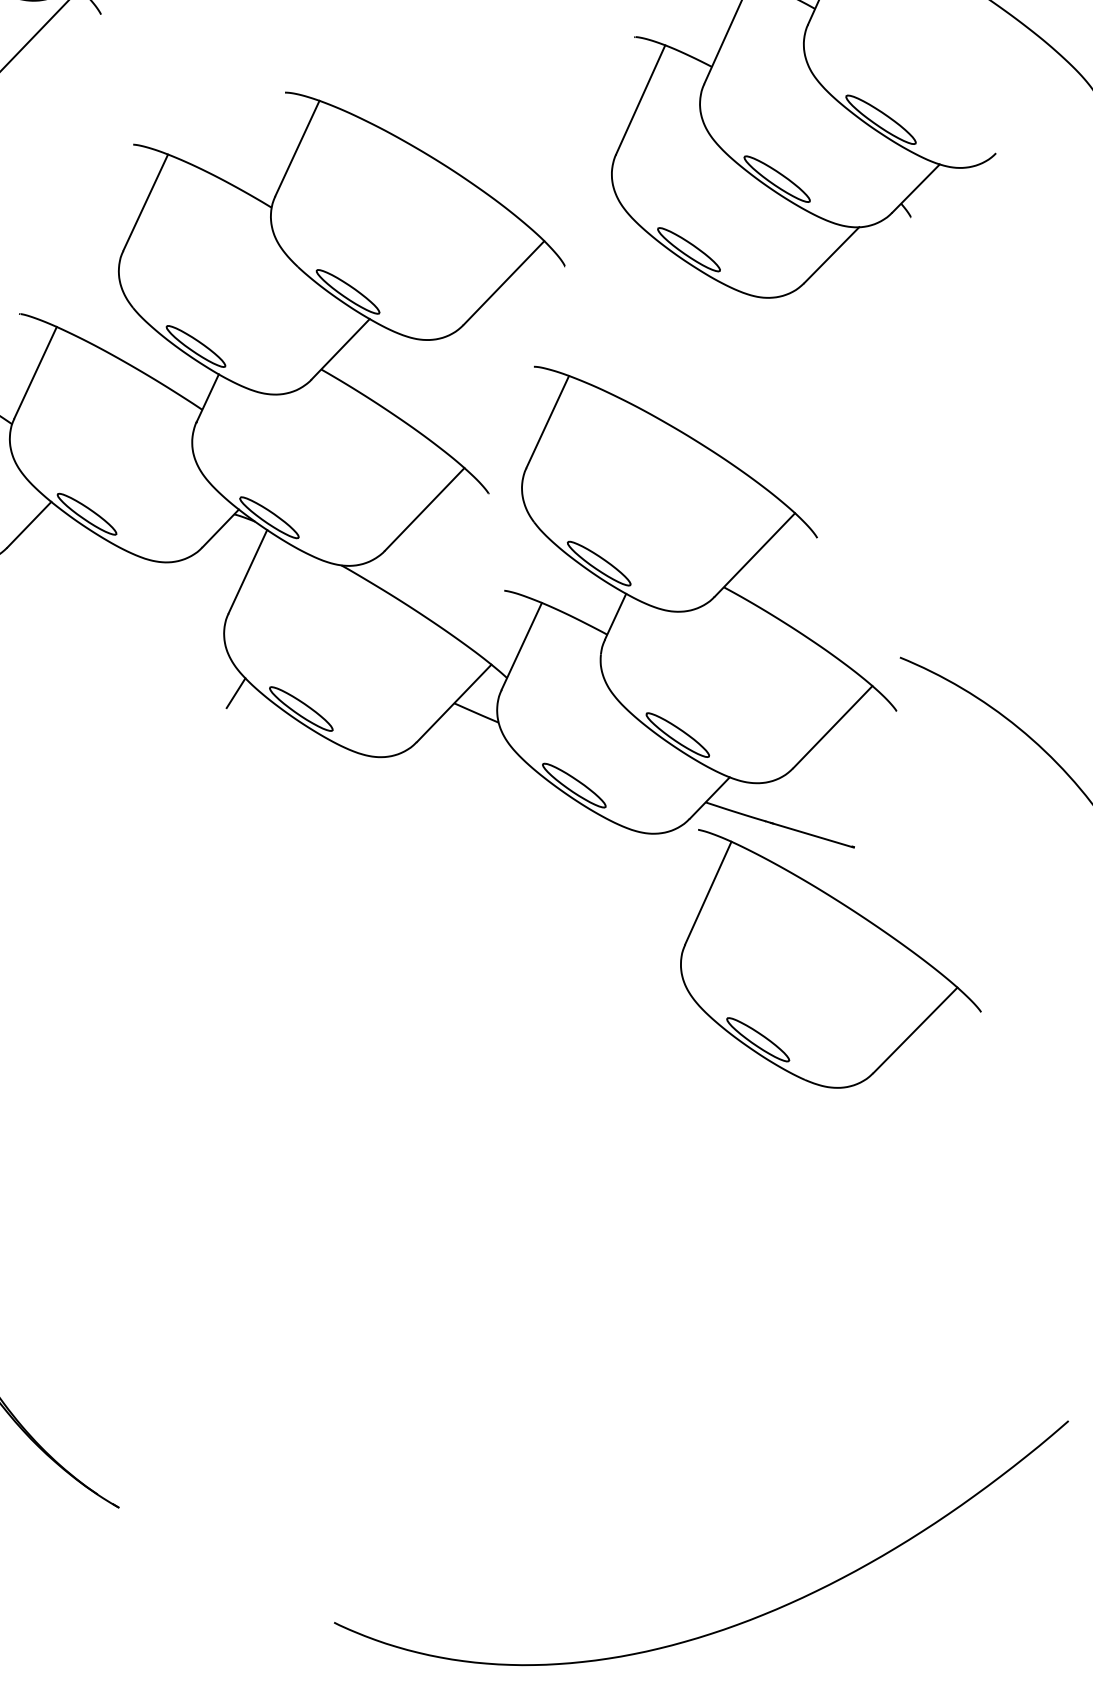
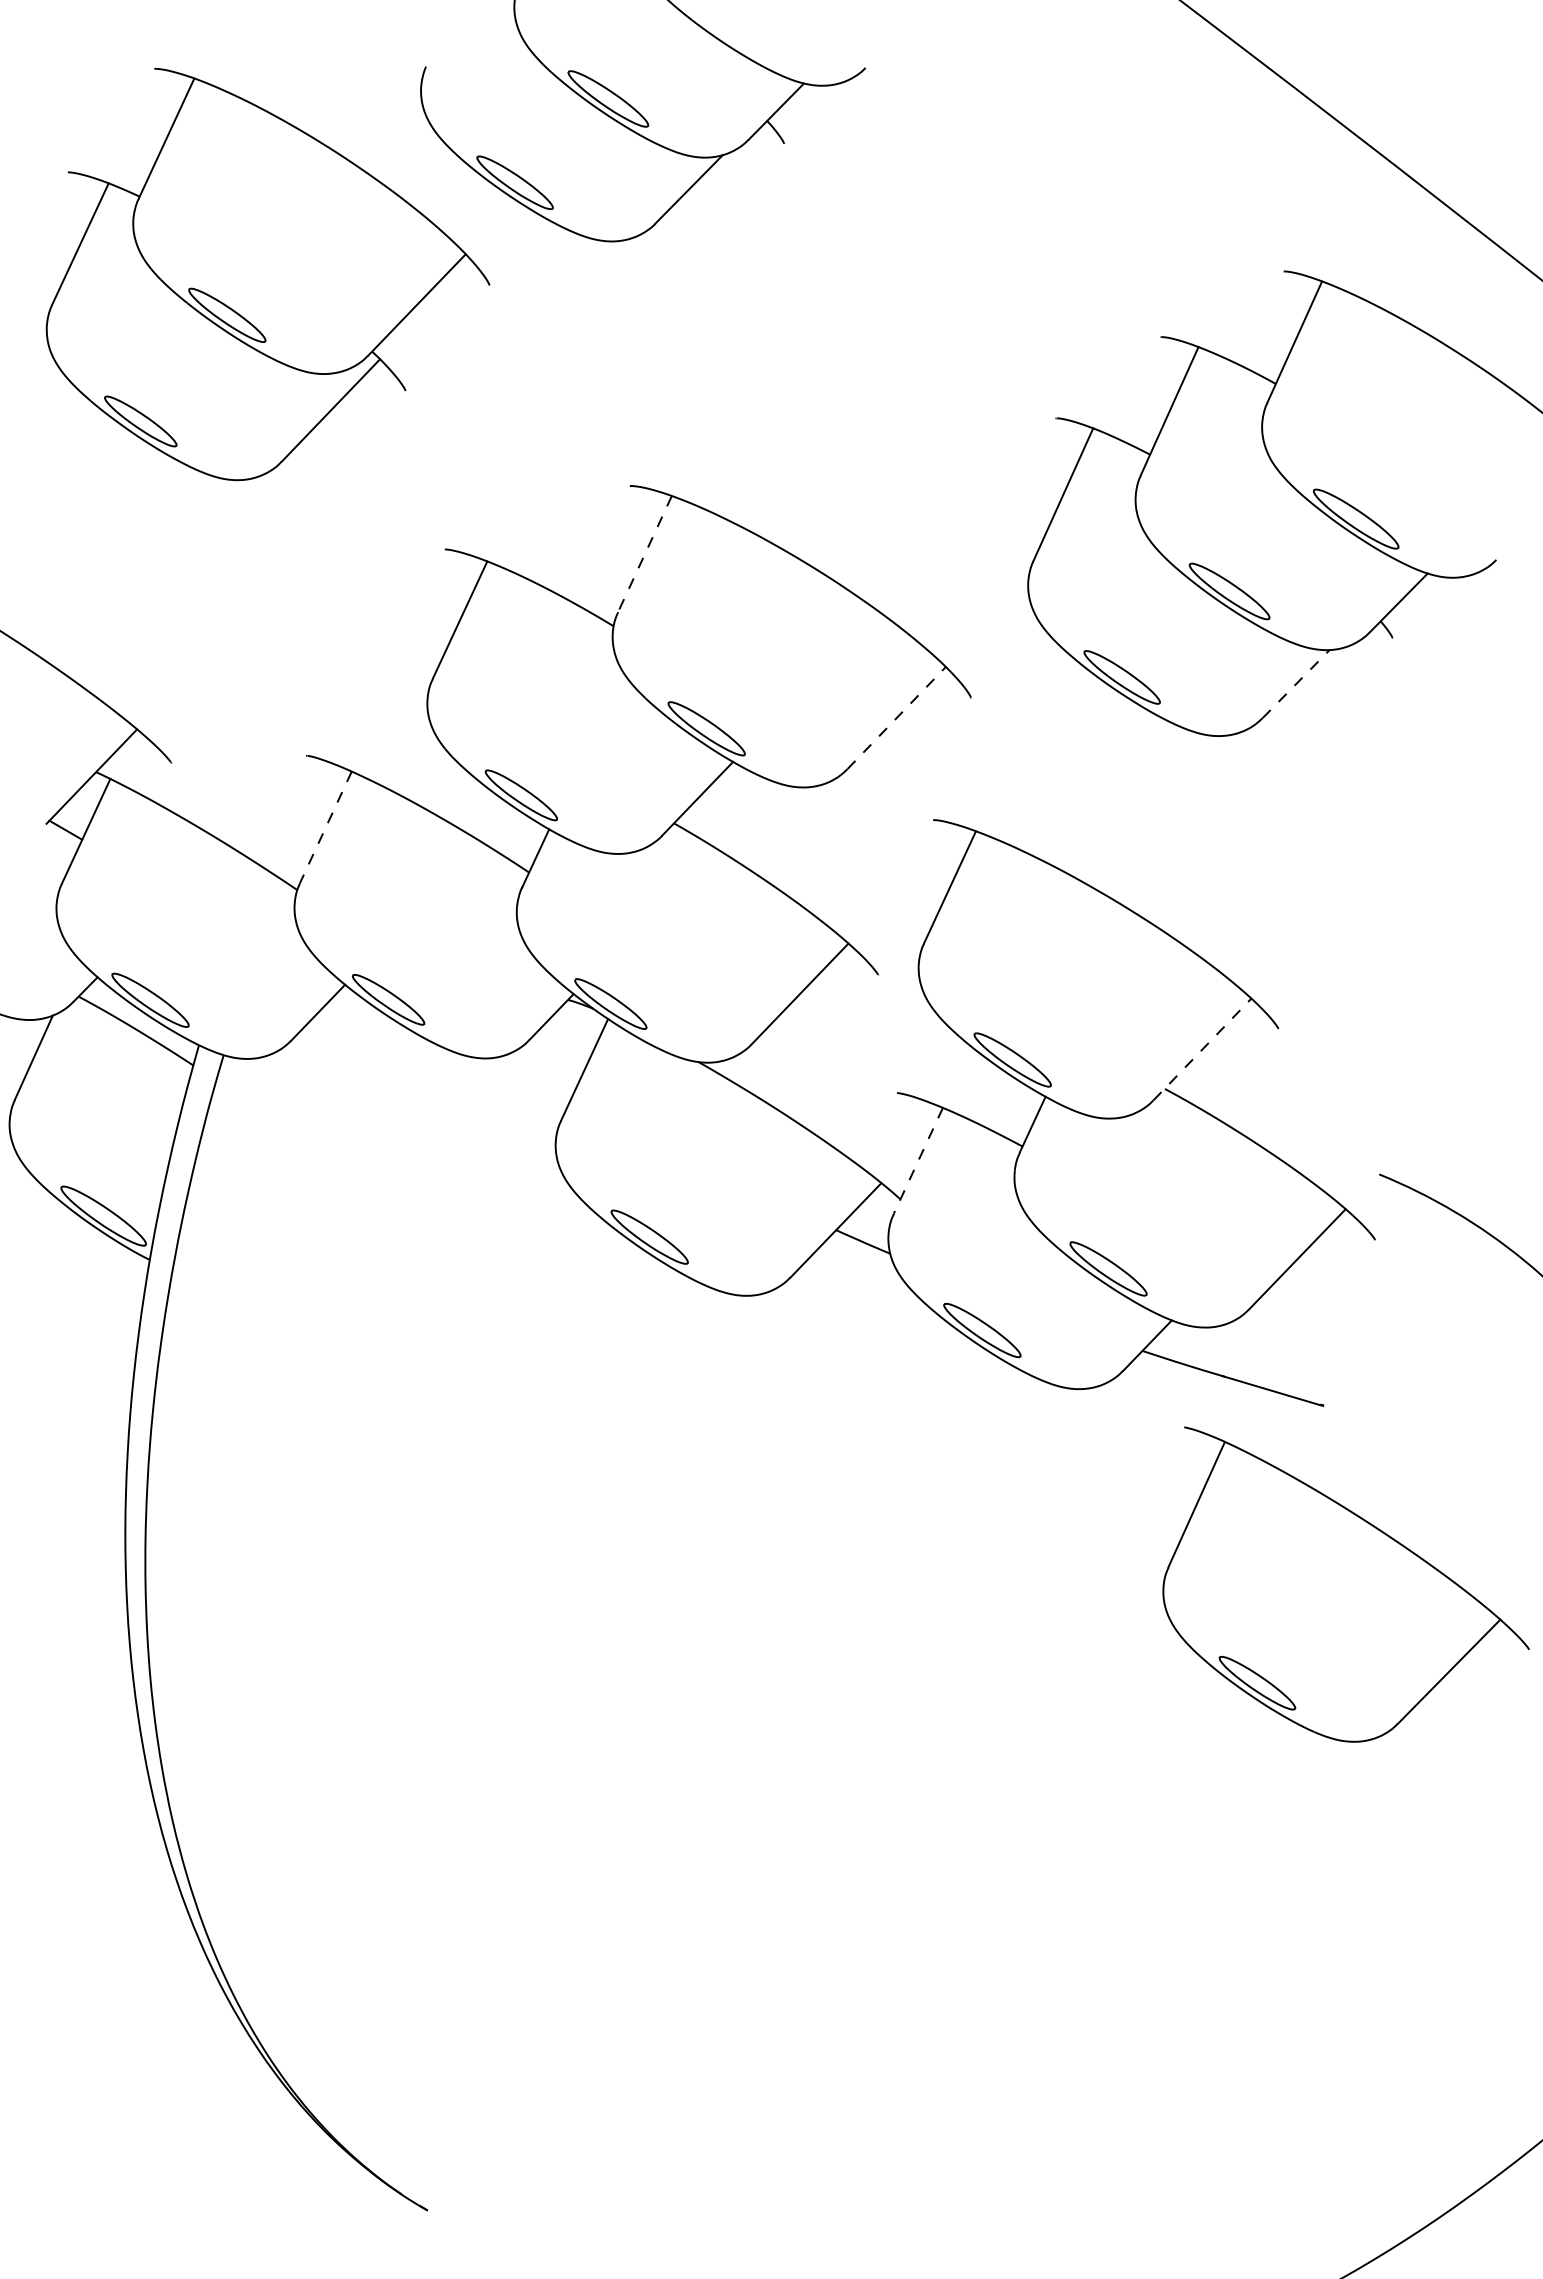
line: (297, 148) -> (645, 554), solid -> dashed
line: (832, 255) -> (1296, 684), solid -> dashed
line: (503, 283) -> (896, 718), solid -> dashed
line: (35, 372) -> (325, 827), solid -> dashed
line: (754, 555) -> (1202, 1049), solid -> dashed
line: (521, 646) -> (918, 1161), solid -> dashed
line: (235, 692) -> (569, 1217), removed
part: (830, 958) -> (1345, 1584), moved

